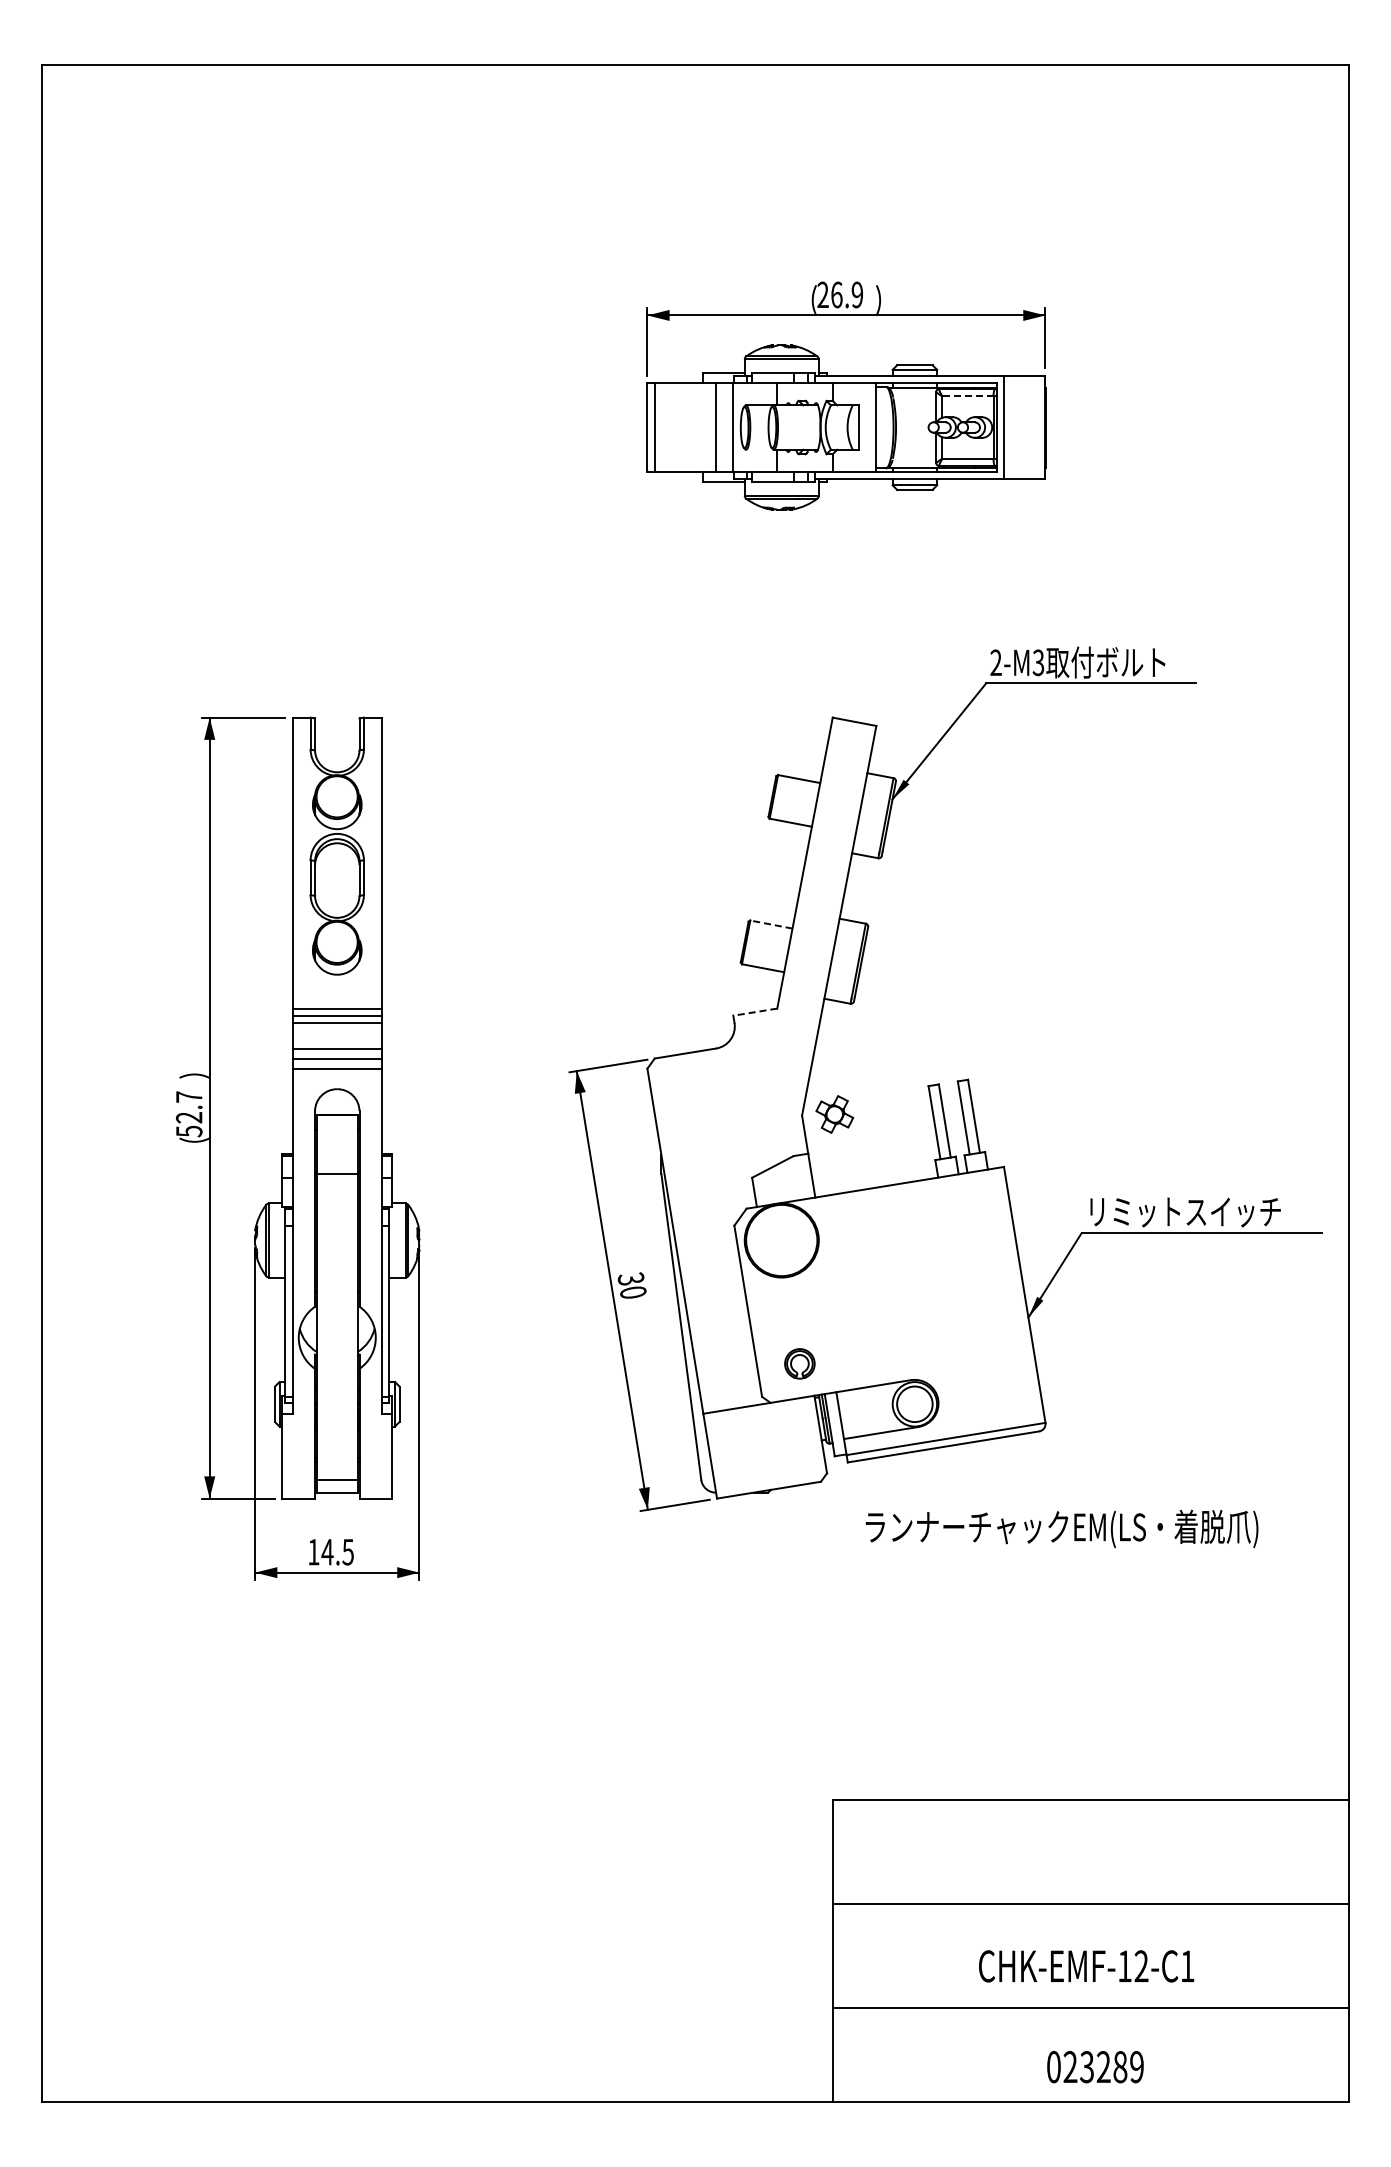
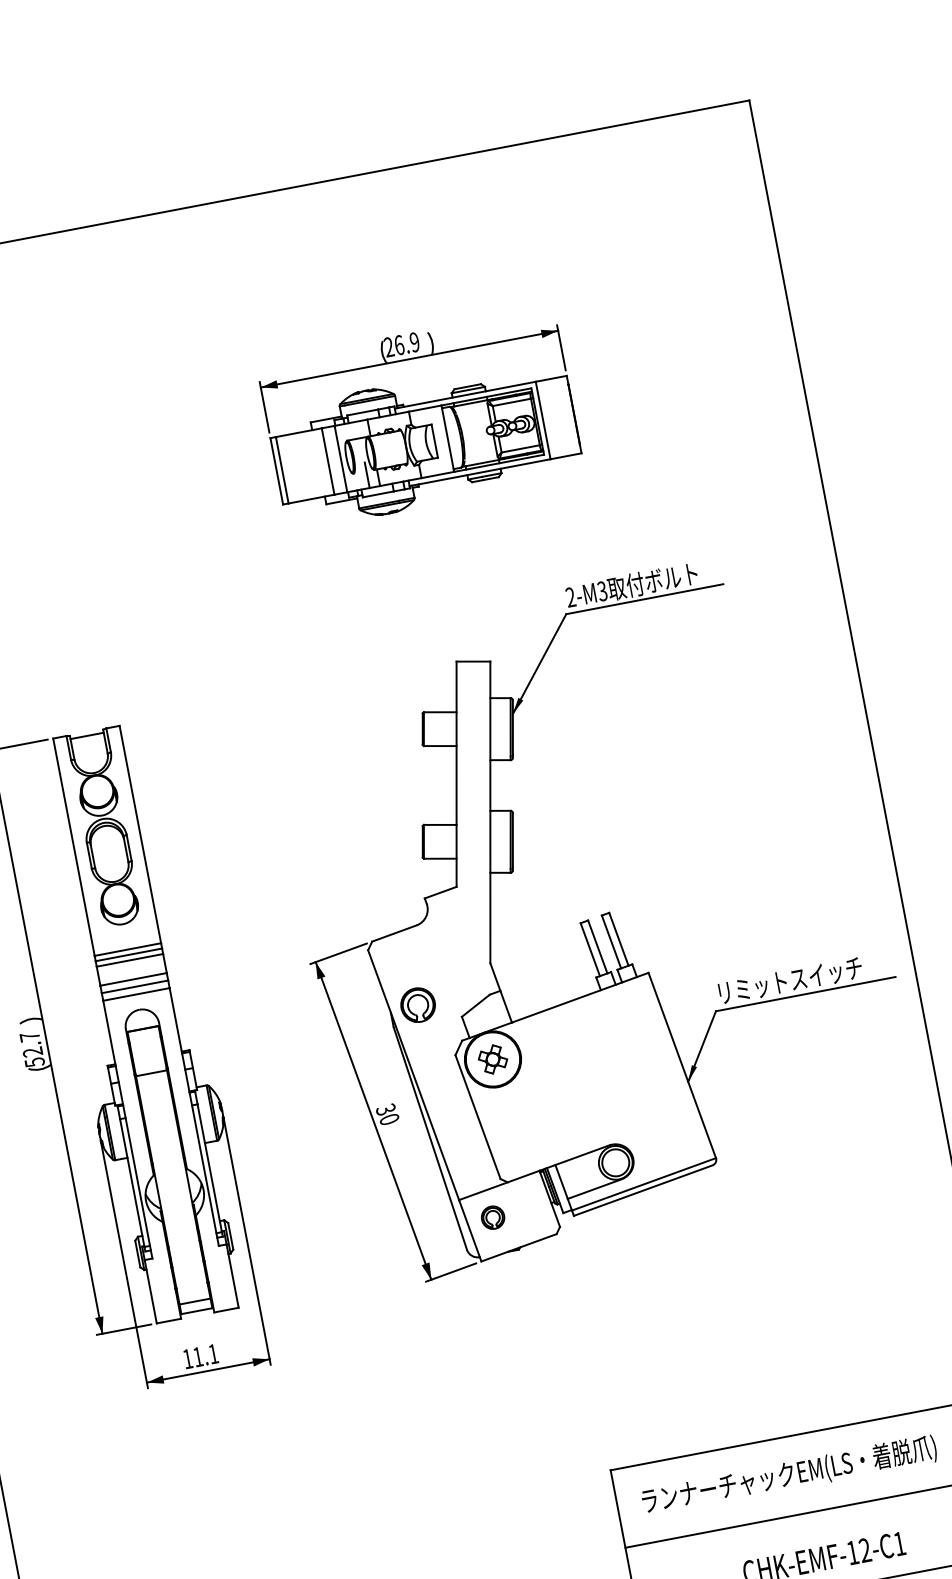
line: (968, 396) -> (512, 402), dashed -> solid
line: (763, 454) -> (367, 474), added
line: (337, 722) -> (87, 735), added
line: (770, 924) -> (439, 825), dashed -> solid
line: (754, 1012) -> (440, 893), dashed -> solid
part: (834, 1114) -> (492, 1059), moved
part: (698, 1151) -> (418, 1004), added
part: (799, 1363) -> (492, 1217), moved
text: (1061, 1528) -> (788, 1475), moved
text: (337, 1552) -> (205, 1355), 14.5 -> 11.1

